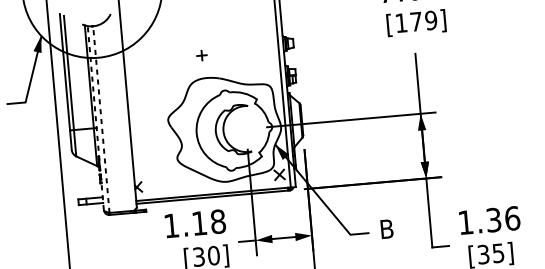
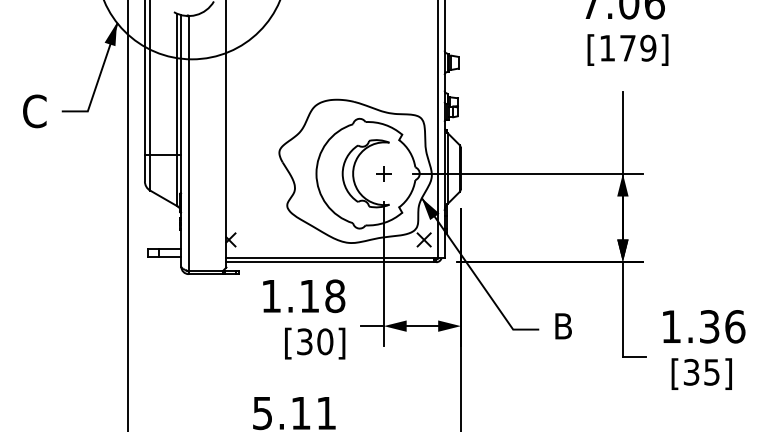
part: (201, 55) -> (383, 173), moved
line: (95, 117) -> (181, 140), dashed -> solid
line: (101, 119) -> (188, 143), dashed -> solid

